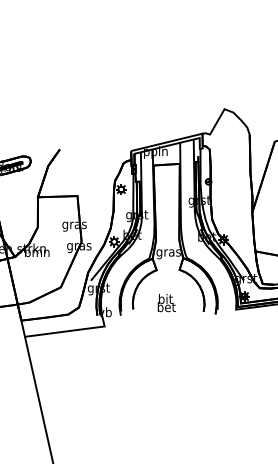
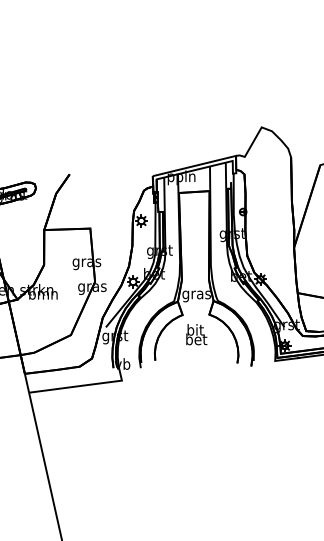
text: (166, 303) -> (196, 335), moved

